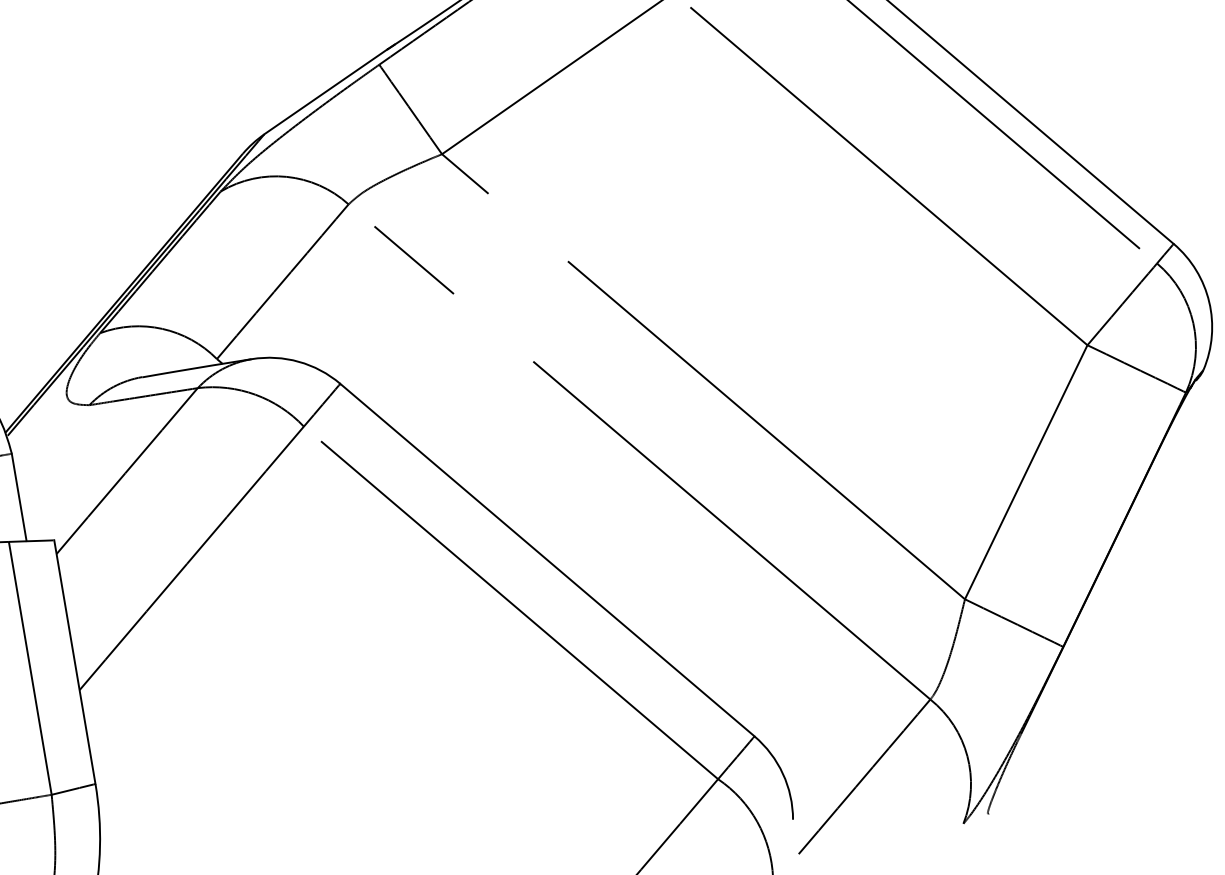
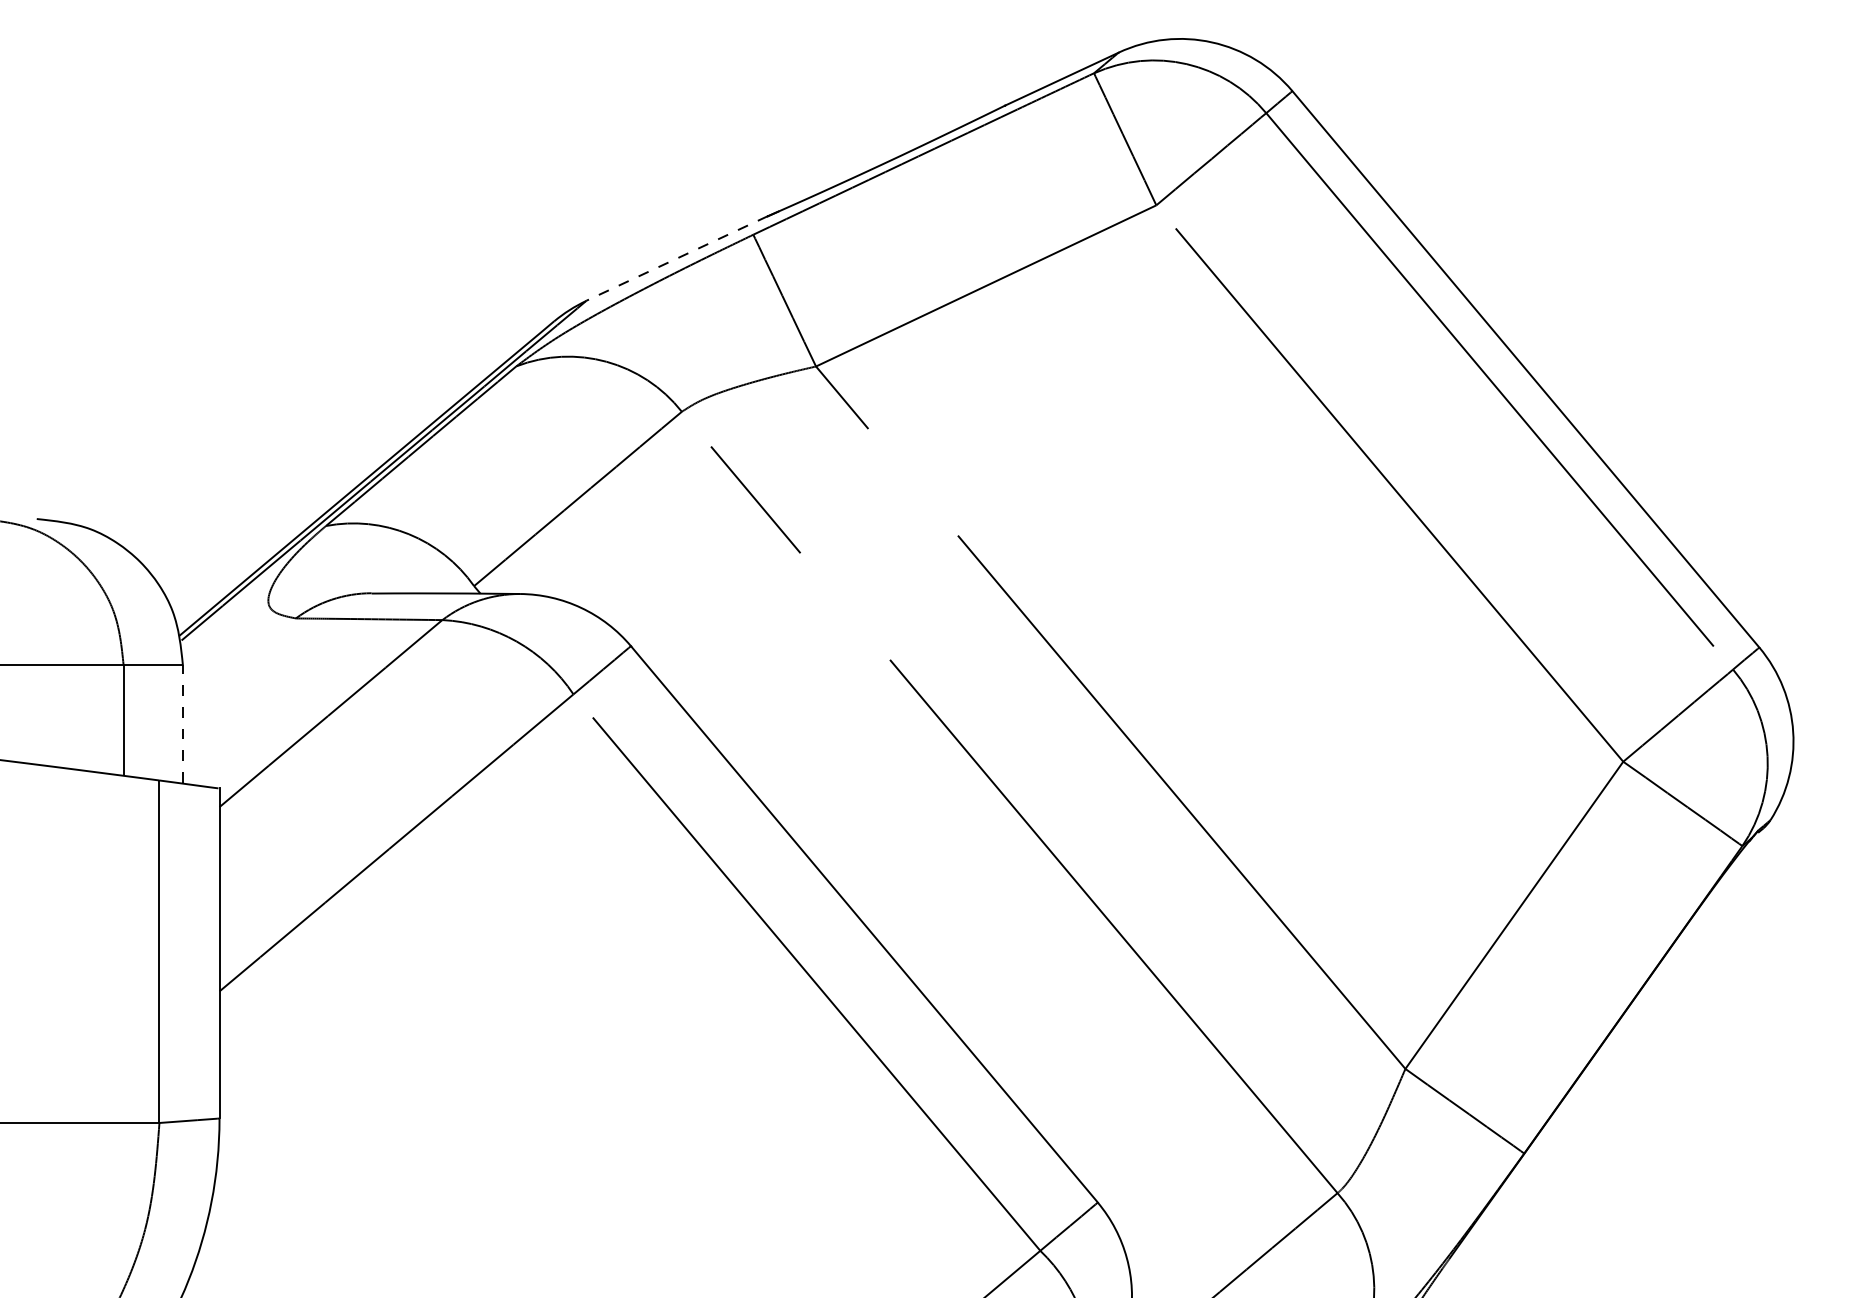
line: (325, 91) -> (676, 258), solid -> dashed
line: (18, 496) -> (182, 723), solid -> dashed

